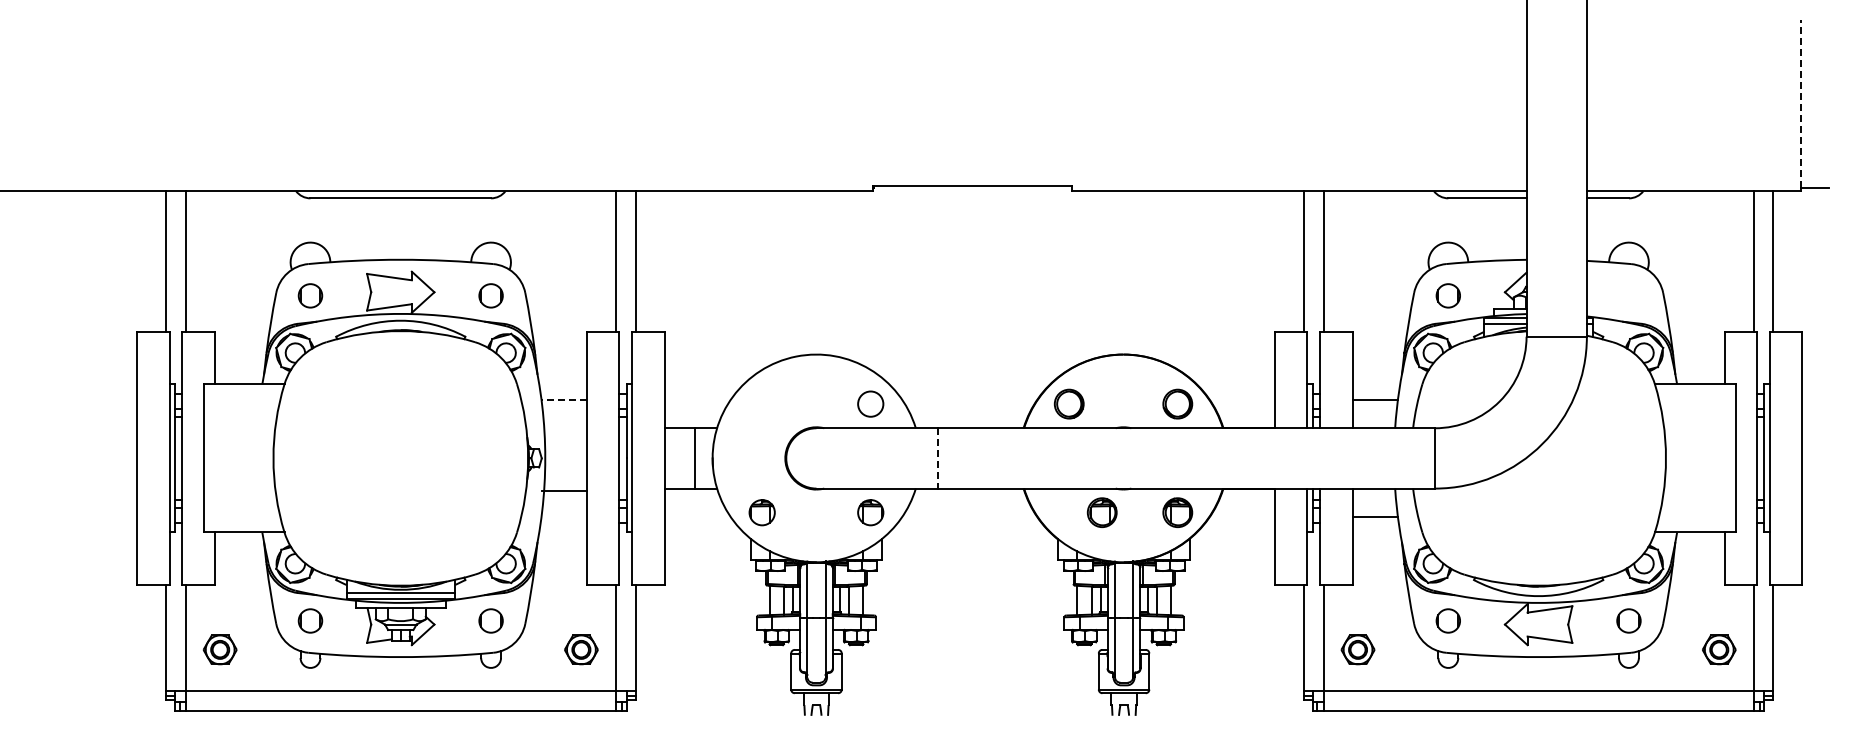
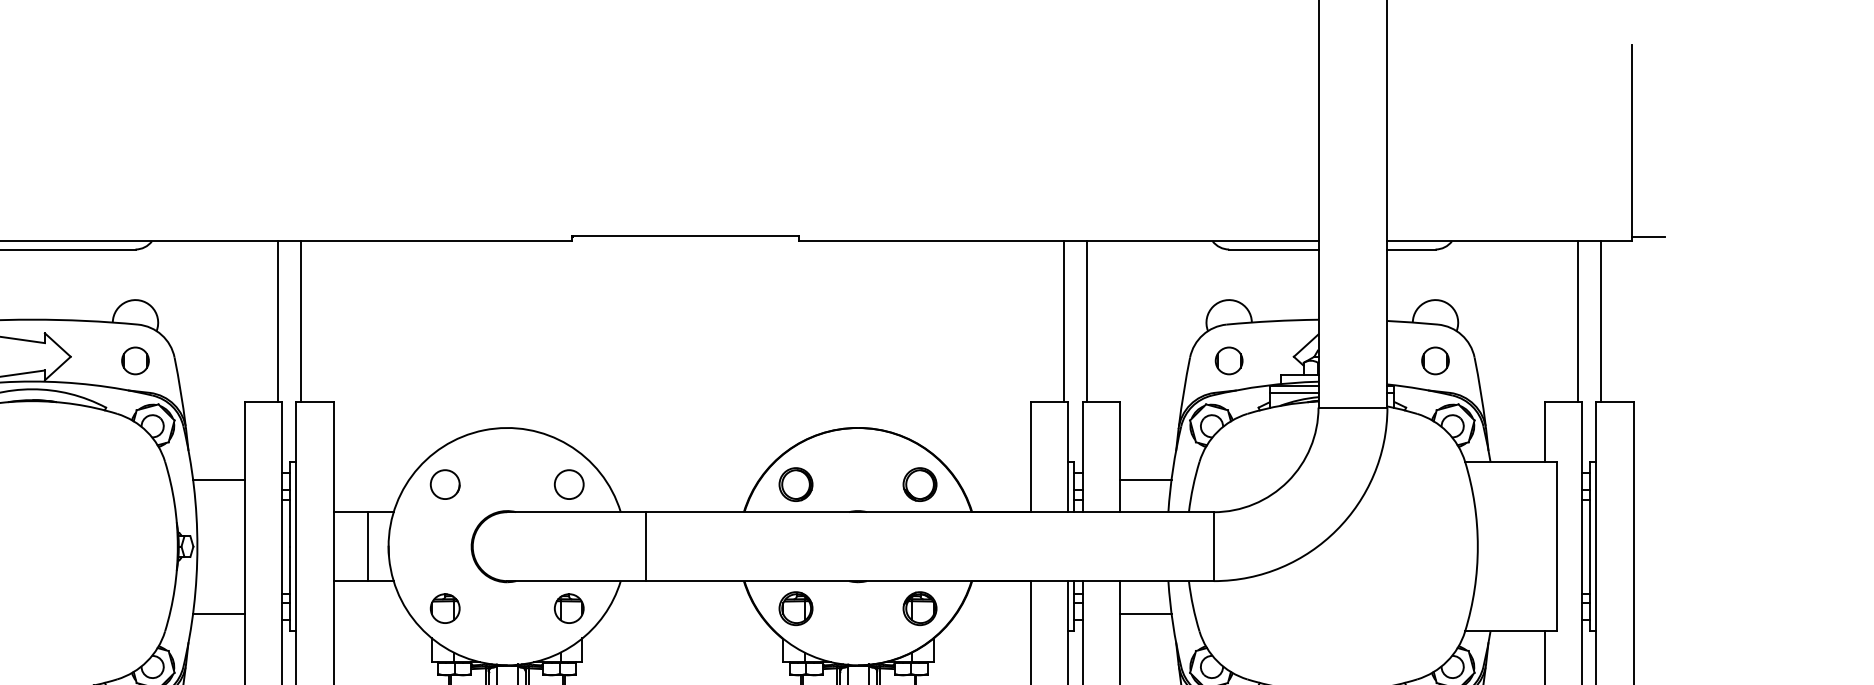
line: (1800, 103) -> (1631, 141), dashed -> solid
circle: (1628, 295) -> (1434, 360), added
line: (564, 399) -> (219, 479), dashed -> solid
circle: (761, 403) -> (444, 483), added
line: (938, 458) -> (646, 546), dashed -> solid
line: (563, 491) -> (218, 614), moved
part: (1101, 512) -> (795, 608), moved

